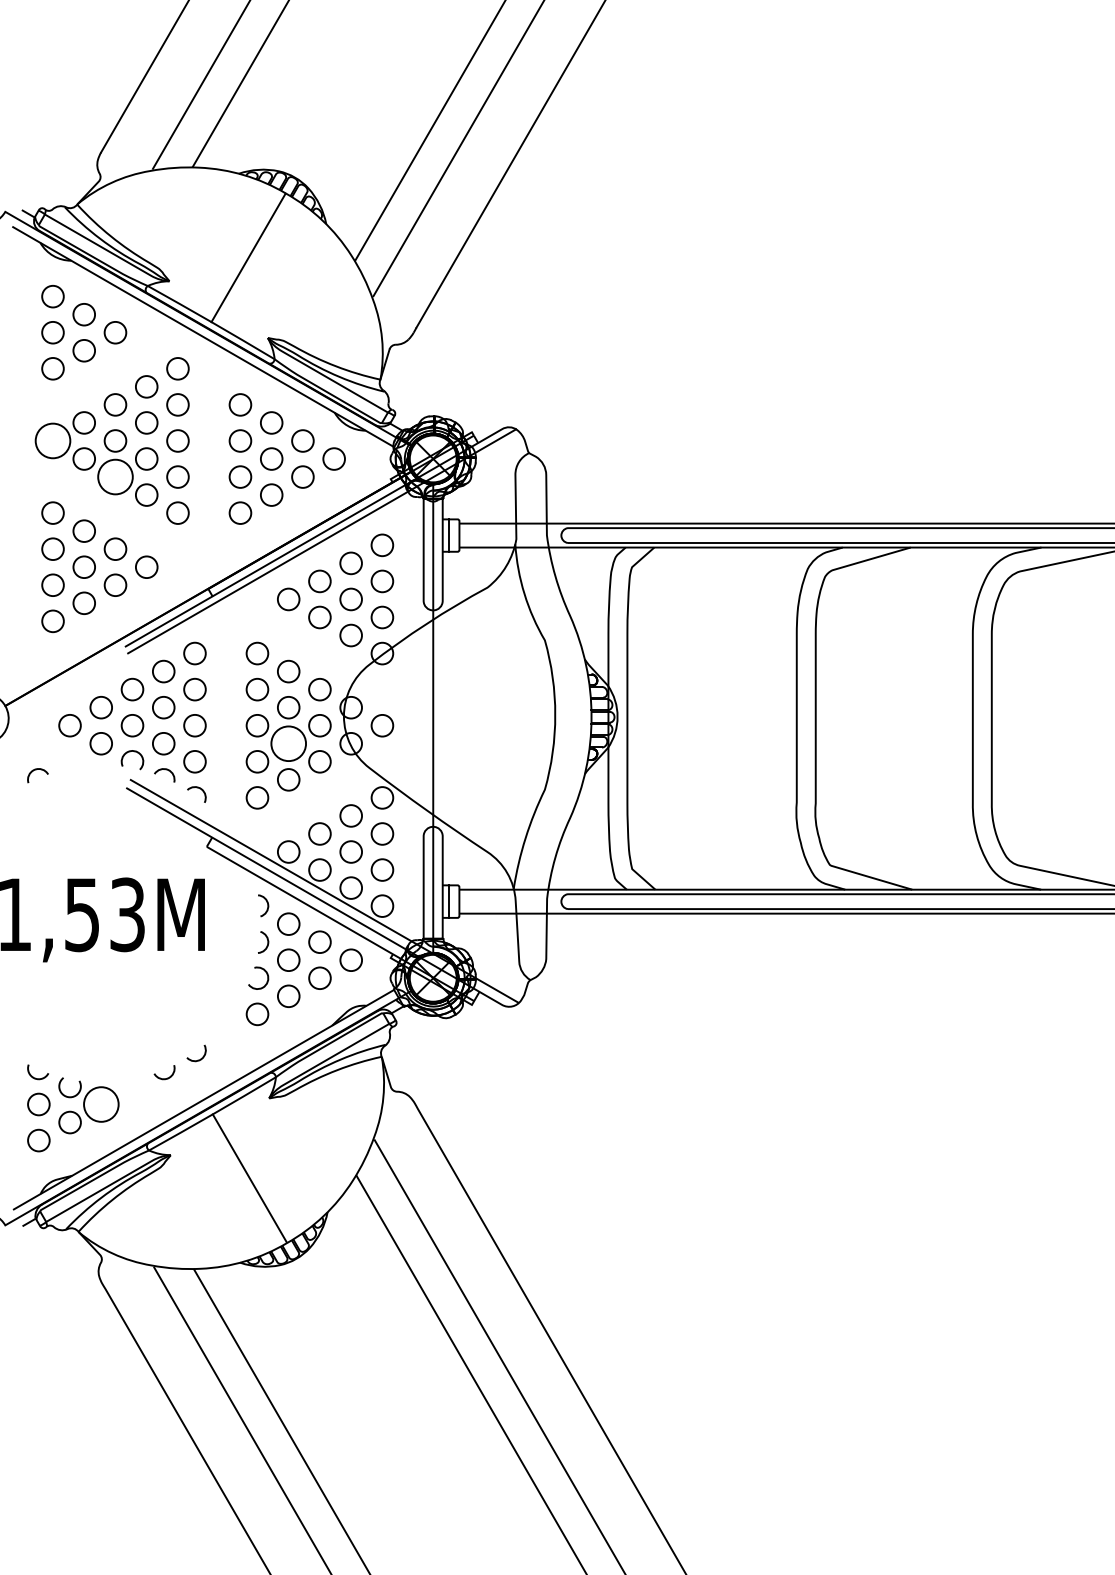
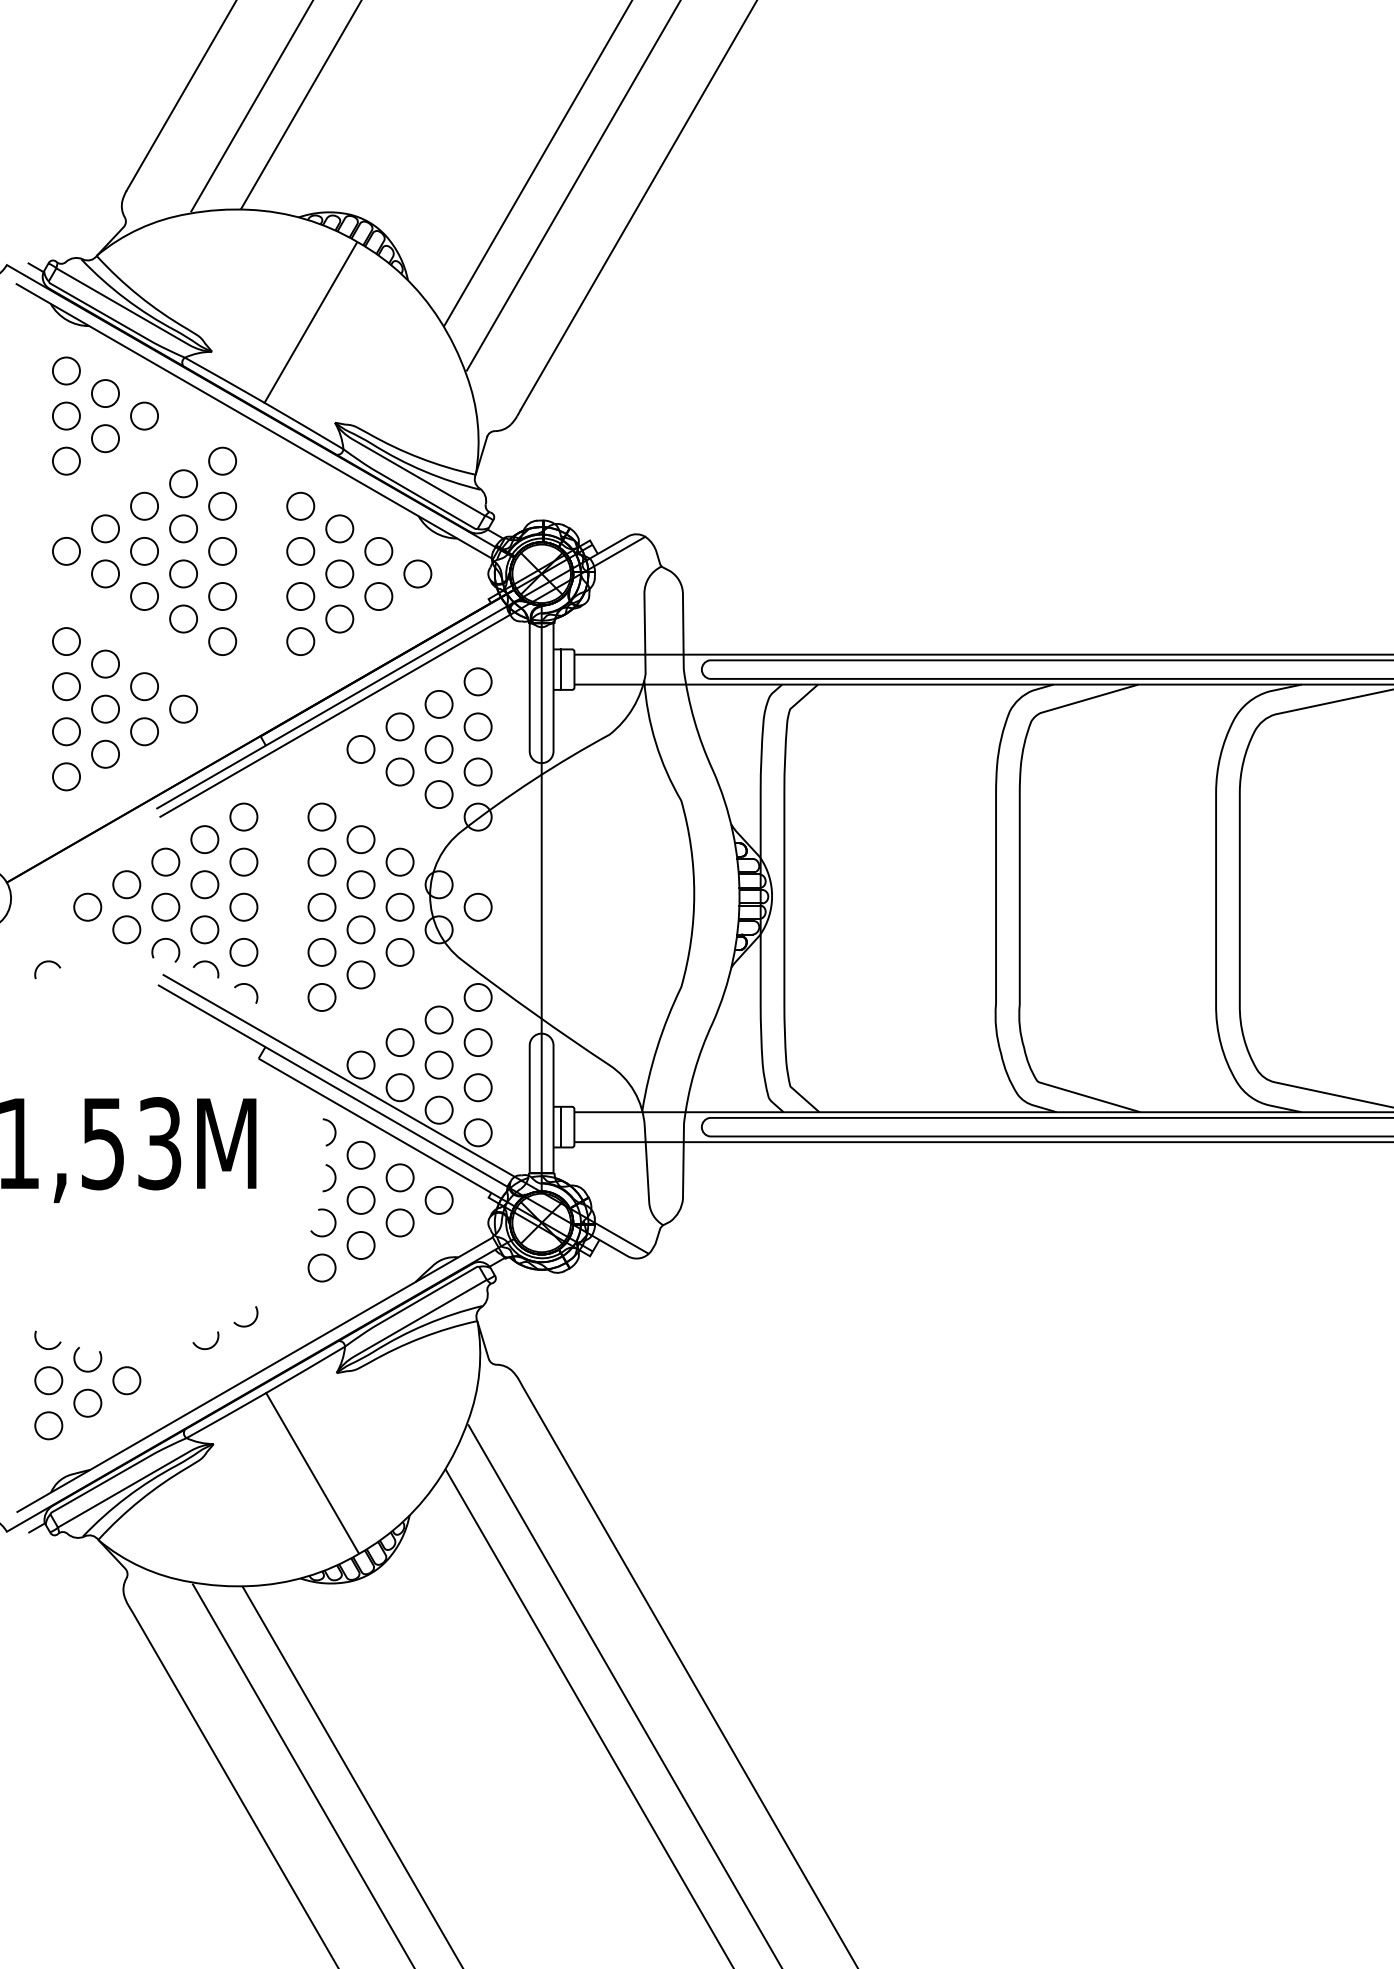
circle: (53, 440) -> (66, 550), size x0.62
circle: (115, 477) -> (144, 596), size x0.62
circle: (288, 743) -> (360, 929), size x0.62
circle: (101, 1104) -> (126, 1380), size x0.62

